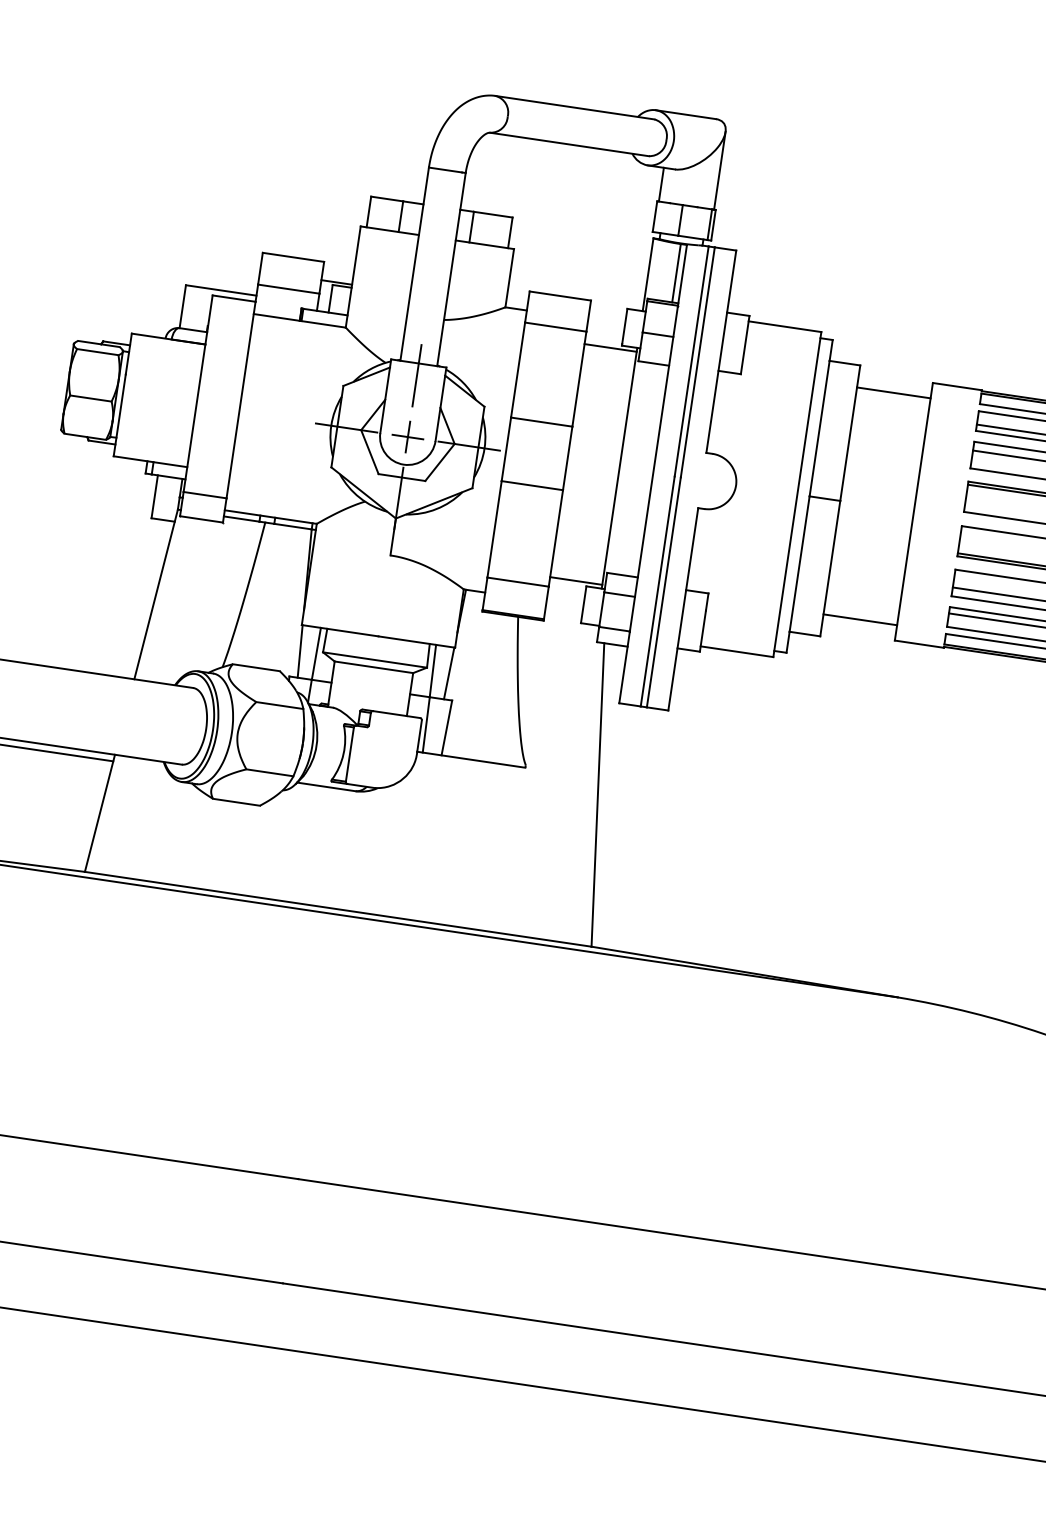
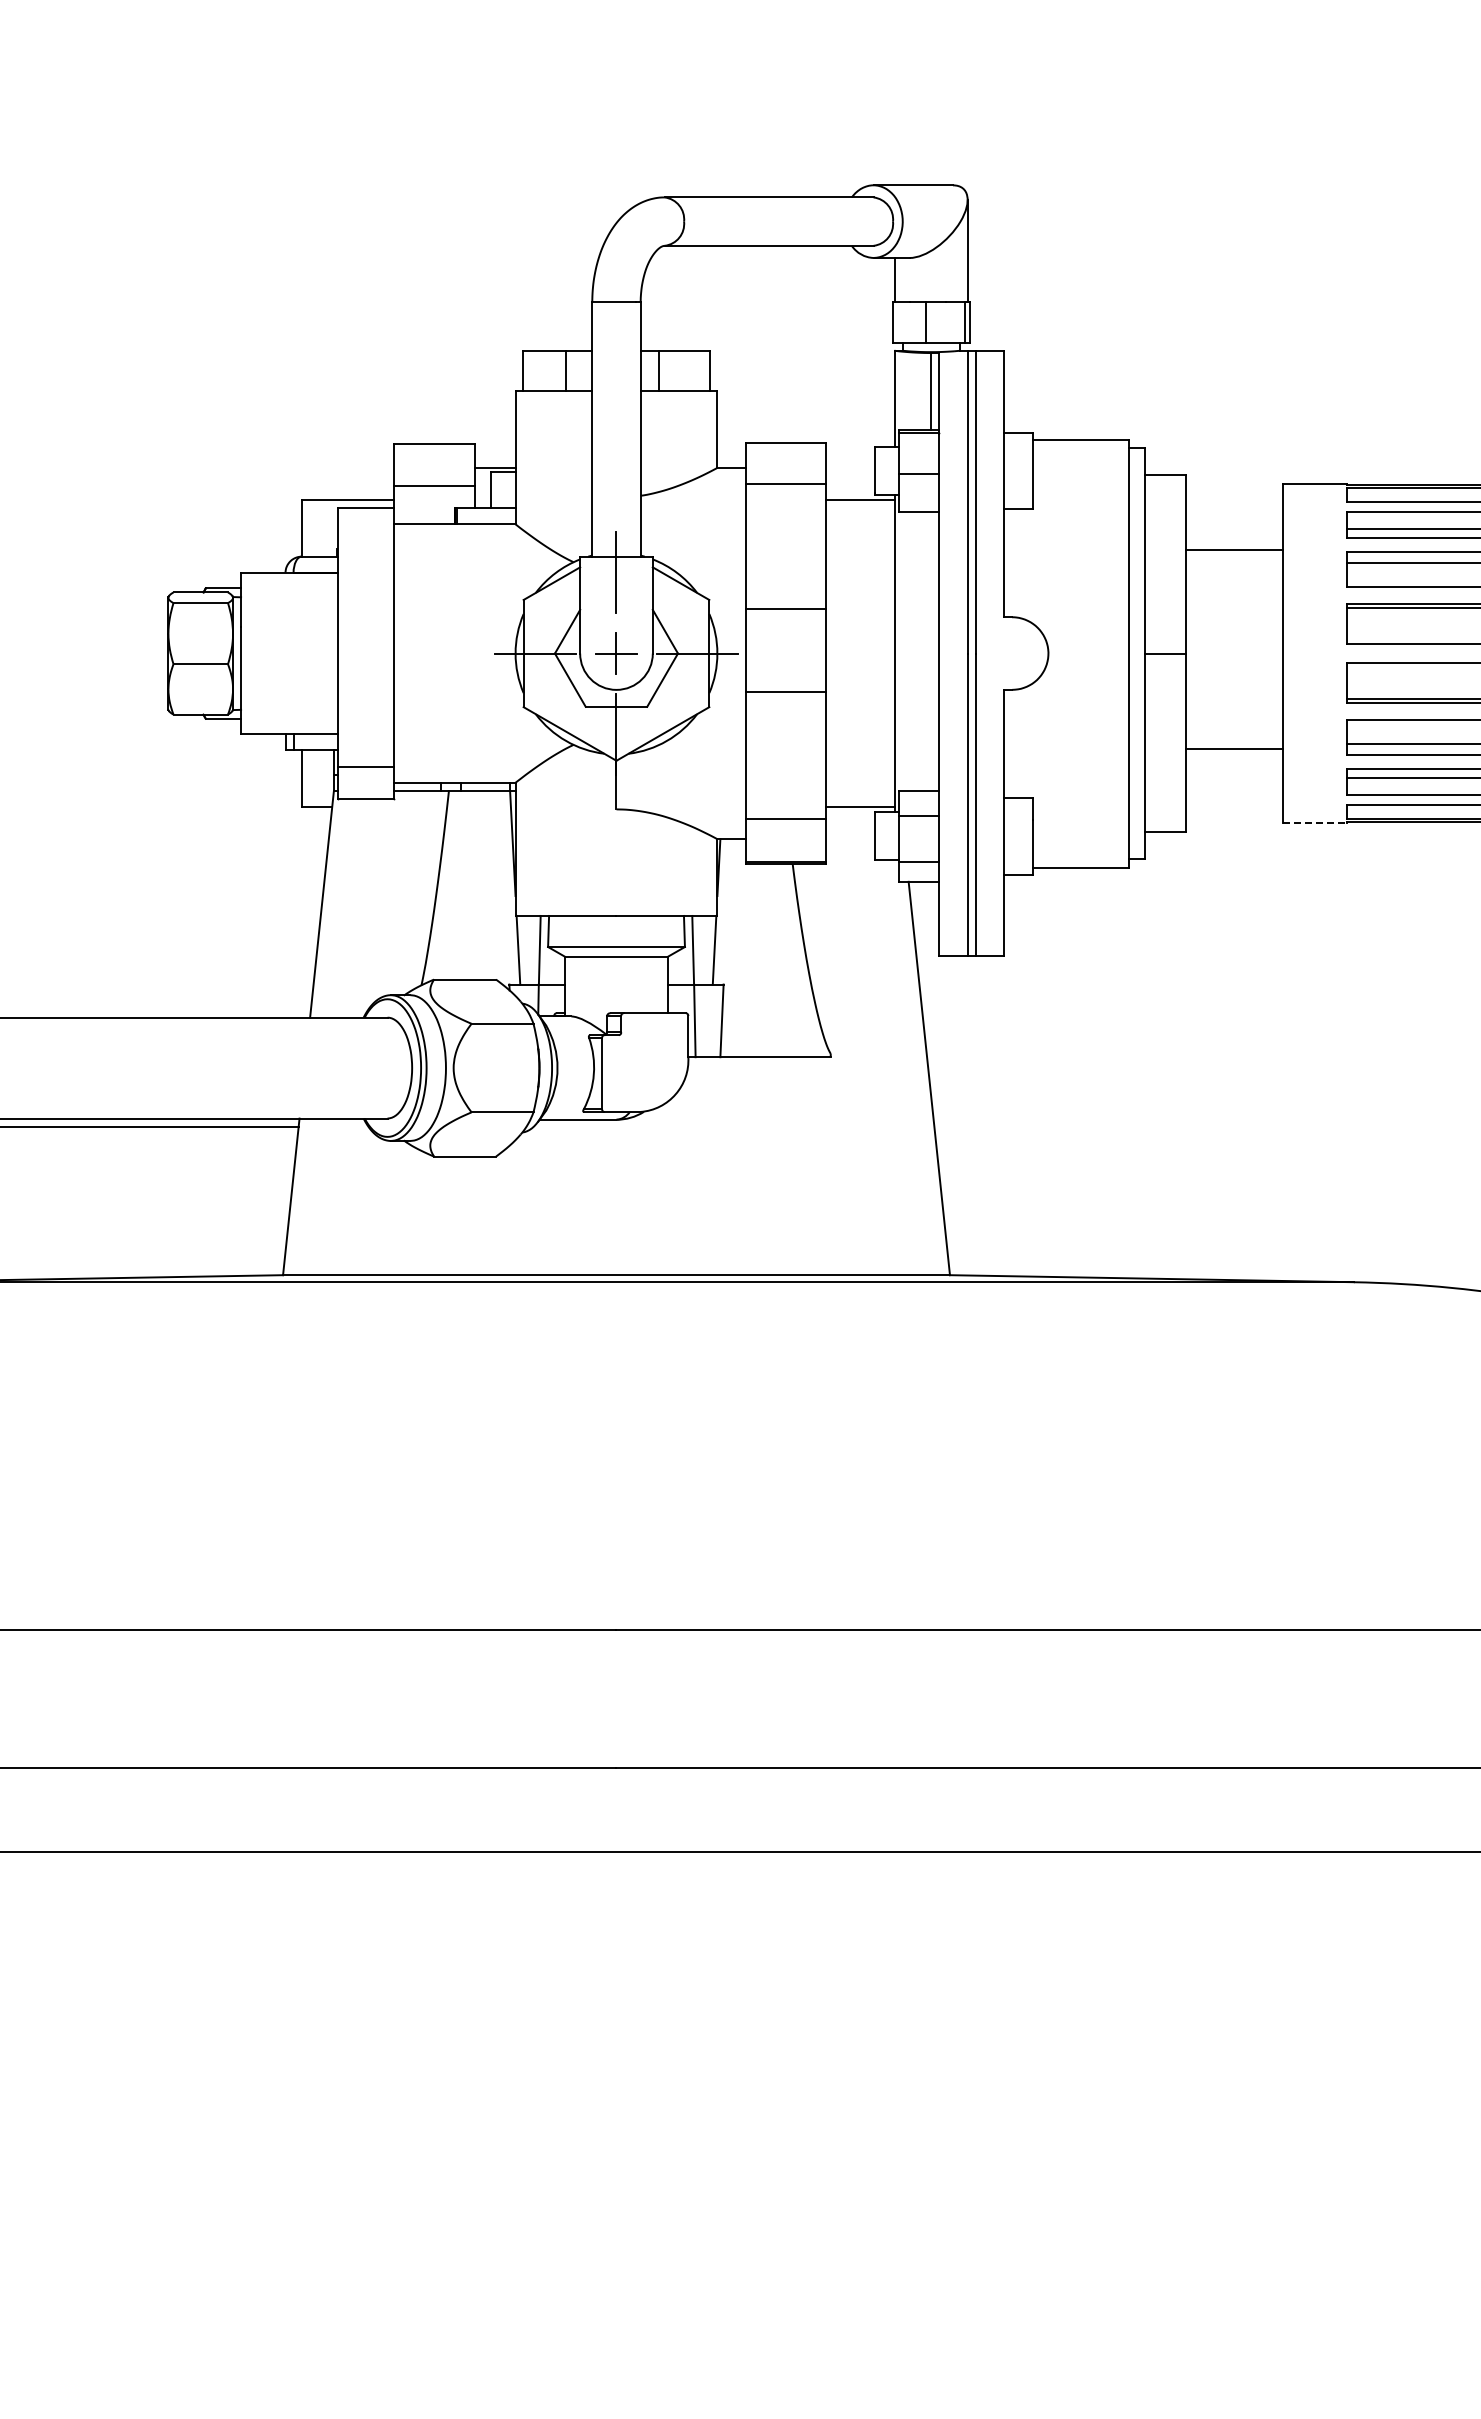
line: (893, 393) -> (1233, 550), moved
line: (859, 619) -> (1233, 748), moved
line: (919, 644) -> (1315, 823), solid -> dashed

